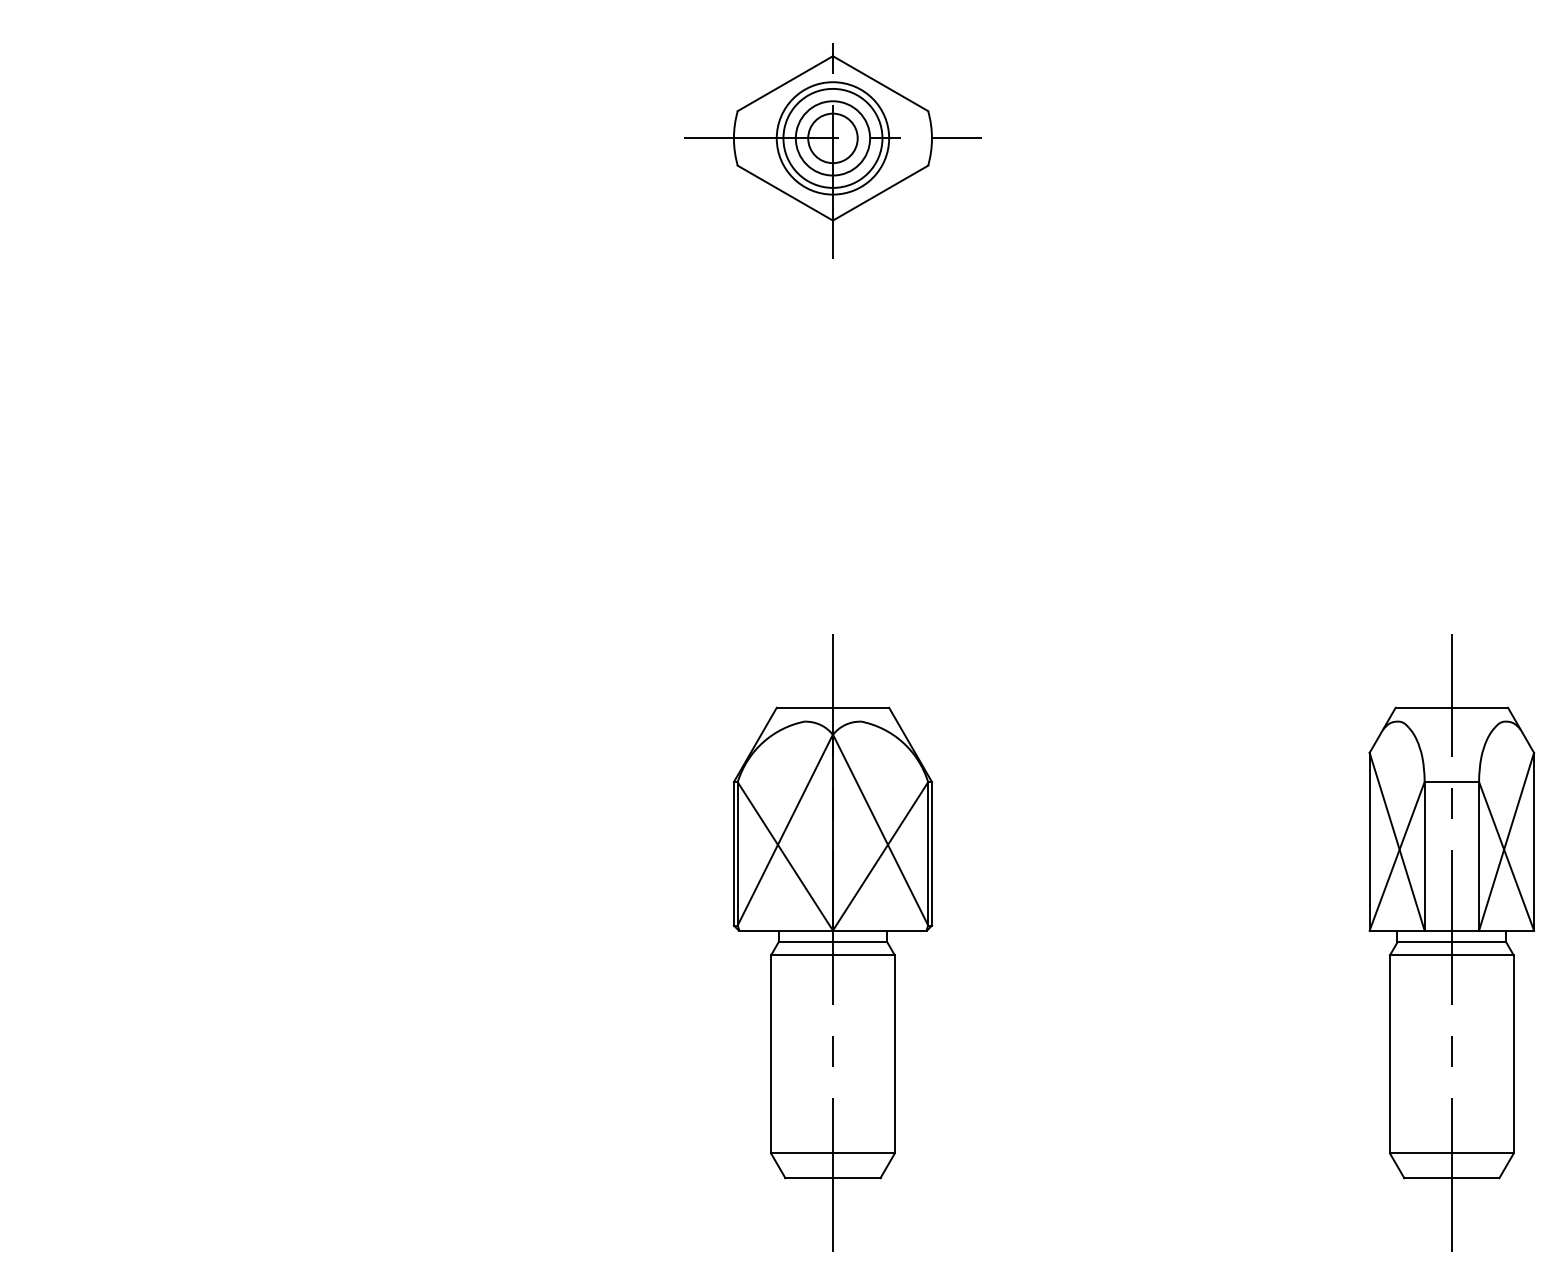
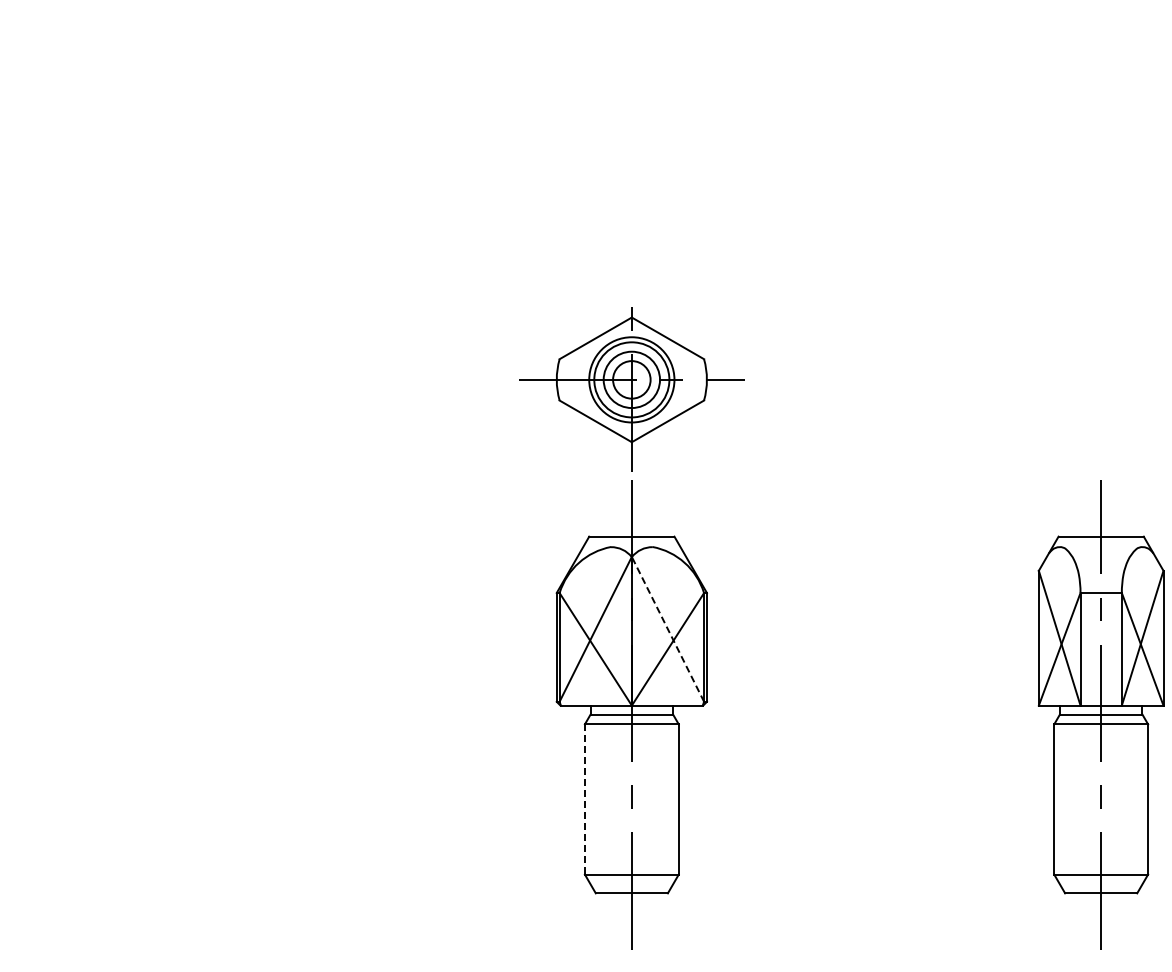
part: (832, 151) -> (631, 389), moved
line: (879, 830) -> (667, 629), solid -> dashed
line: (770, 1054) -> (584, 799), solid -> dashed

